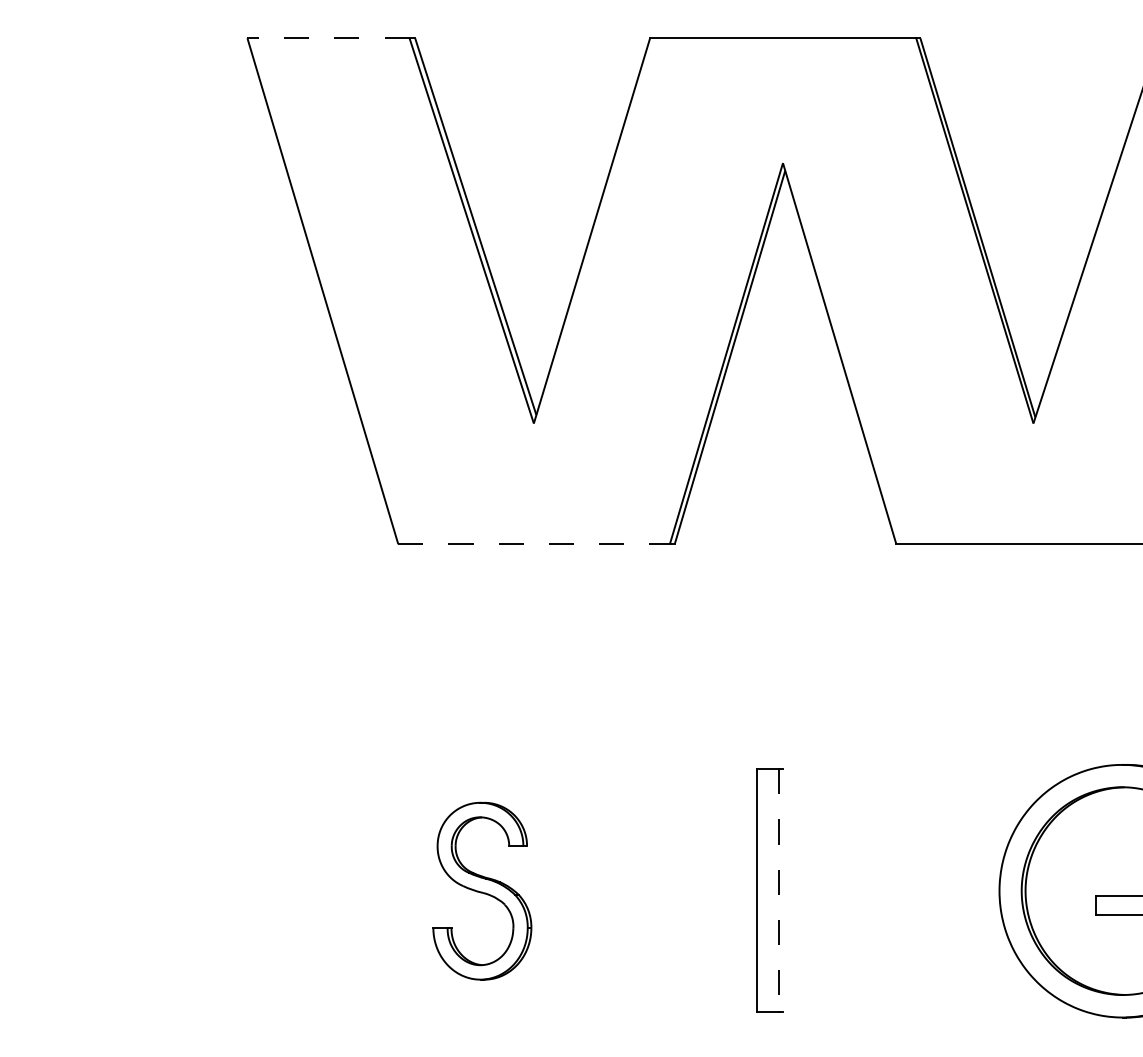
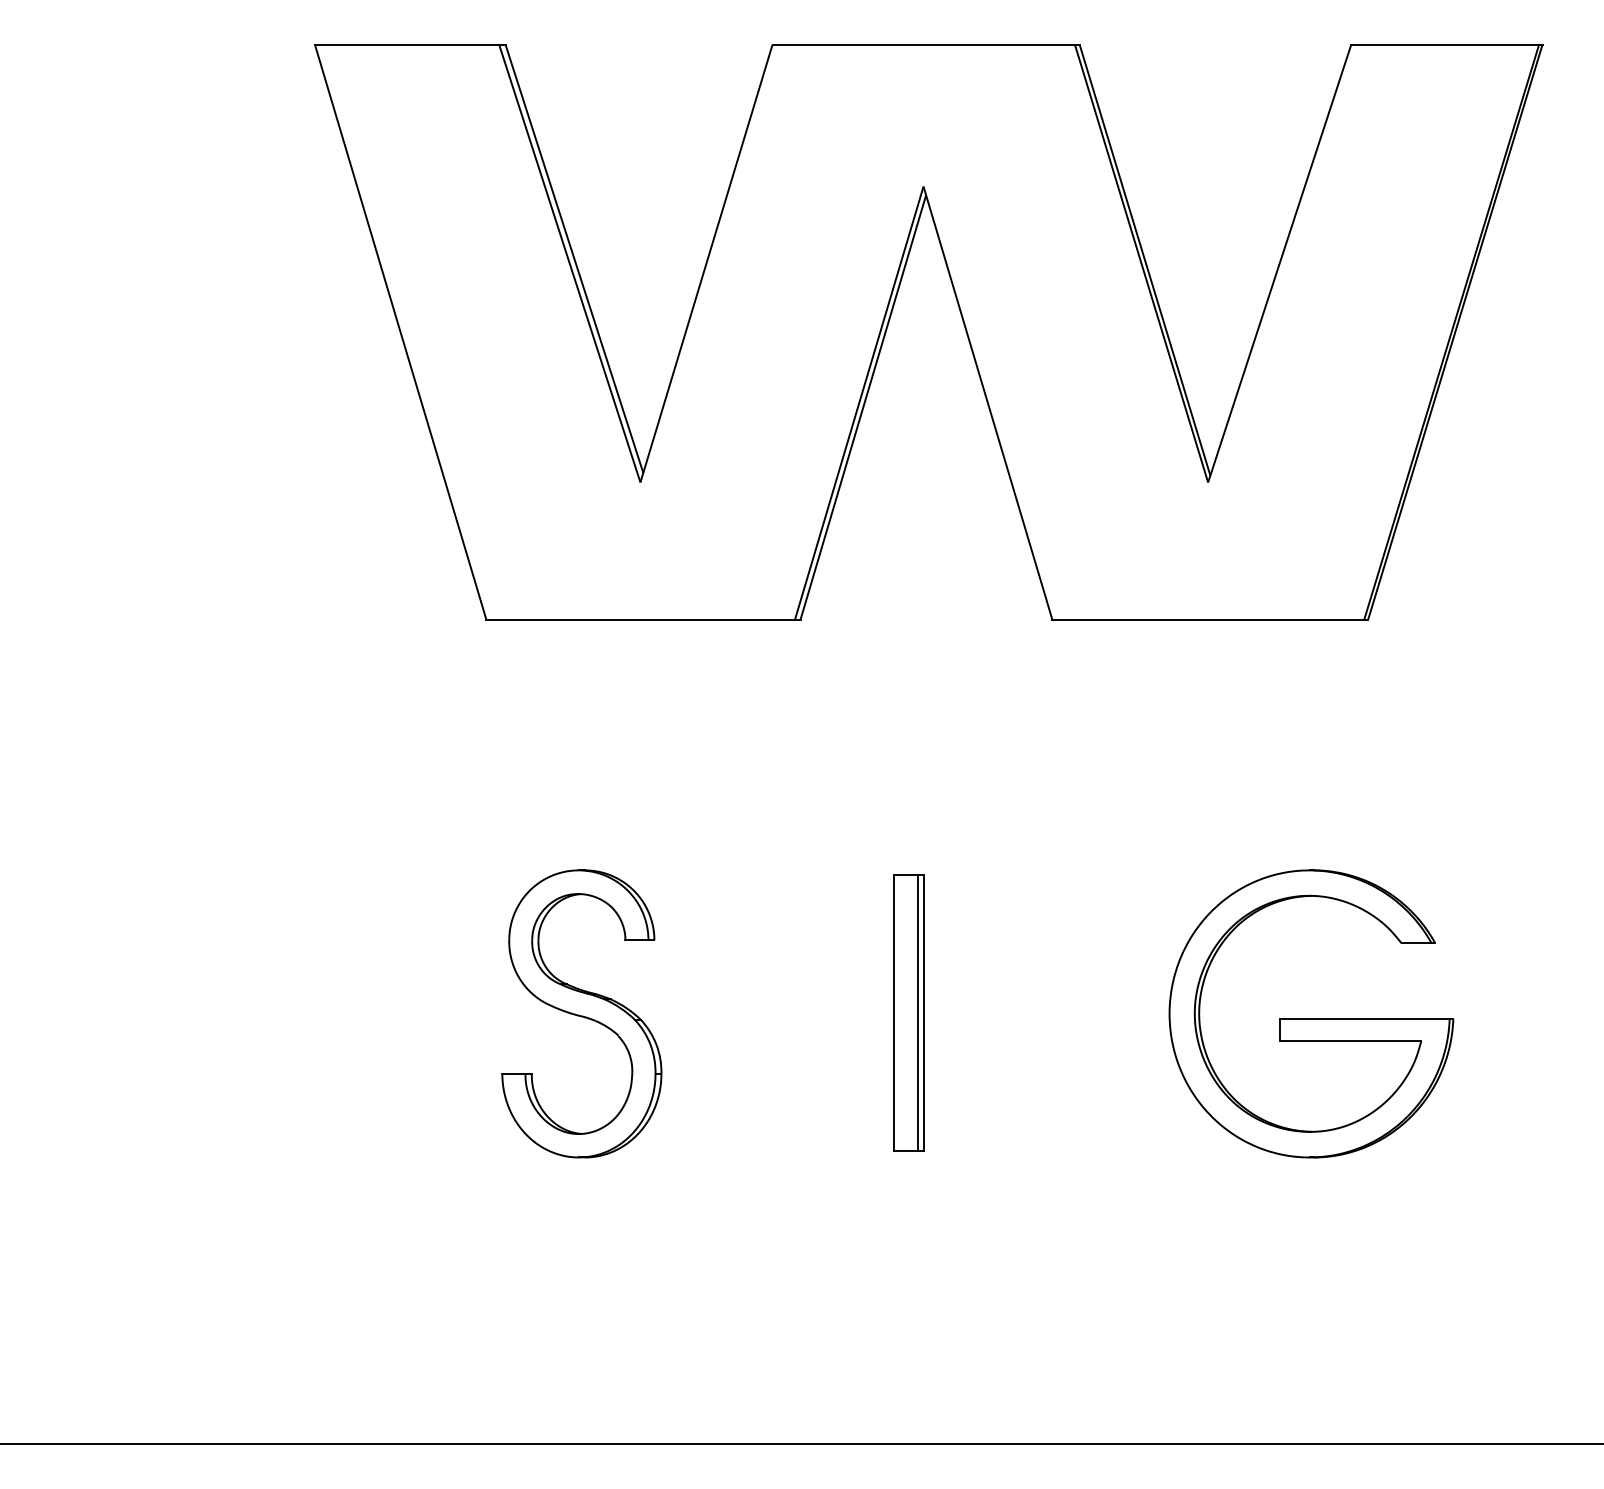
line: (328, 38) -> (406, 44), dashed -> solid
line: (534, 544) -> (641, 619), dashed -> solid
line: (782, 889) -> (923, 1012), added
part: (482, 890) -> (581, 1013), size x1.43
line: (778, 890) -> (918, 1013), dashed -> solid

